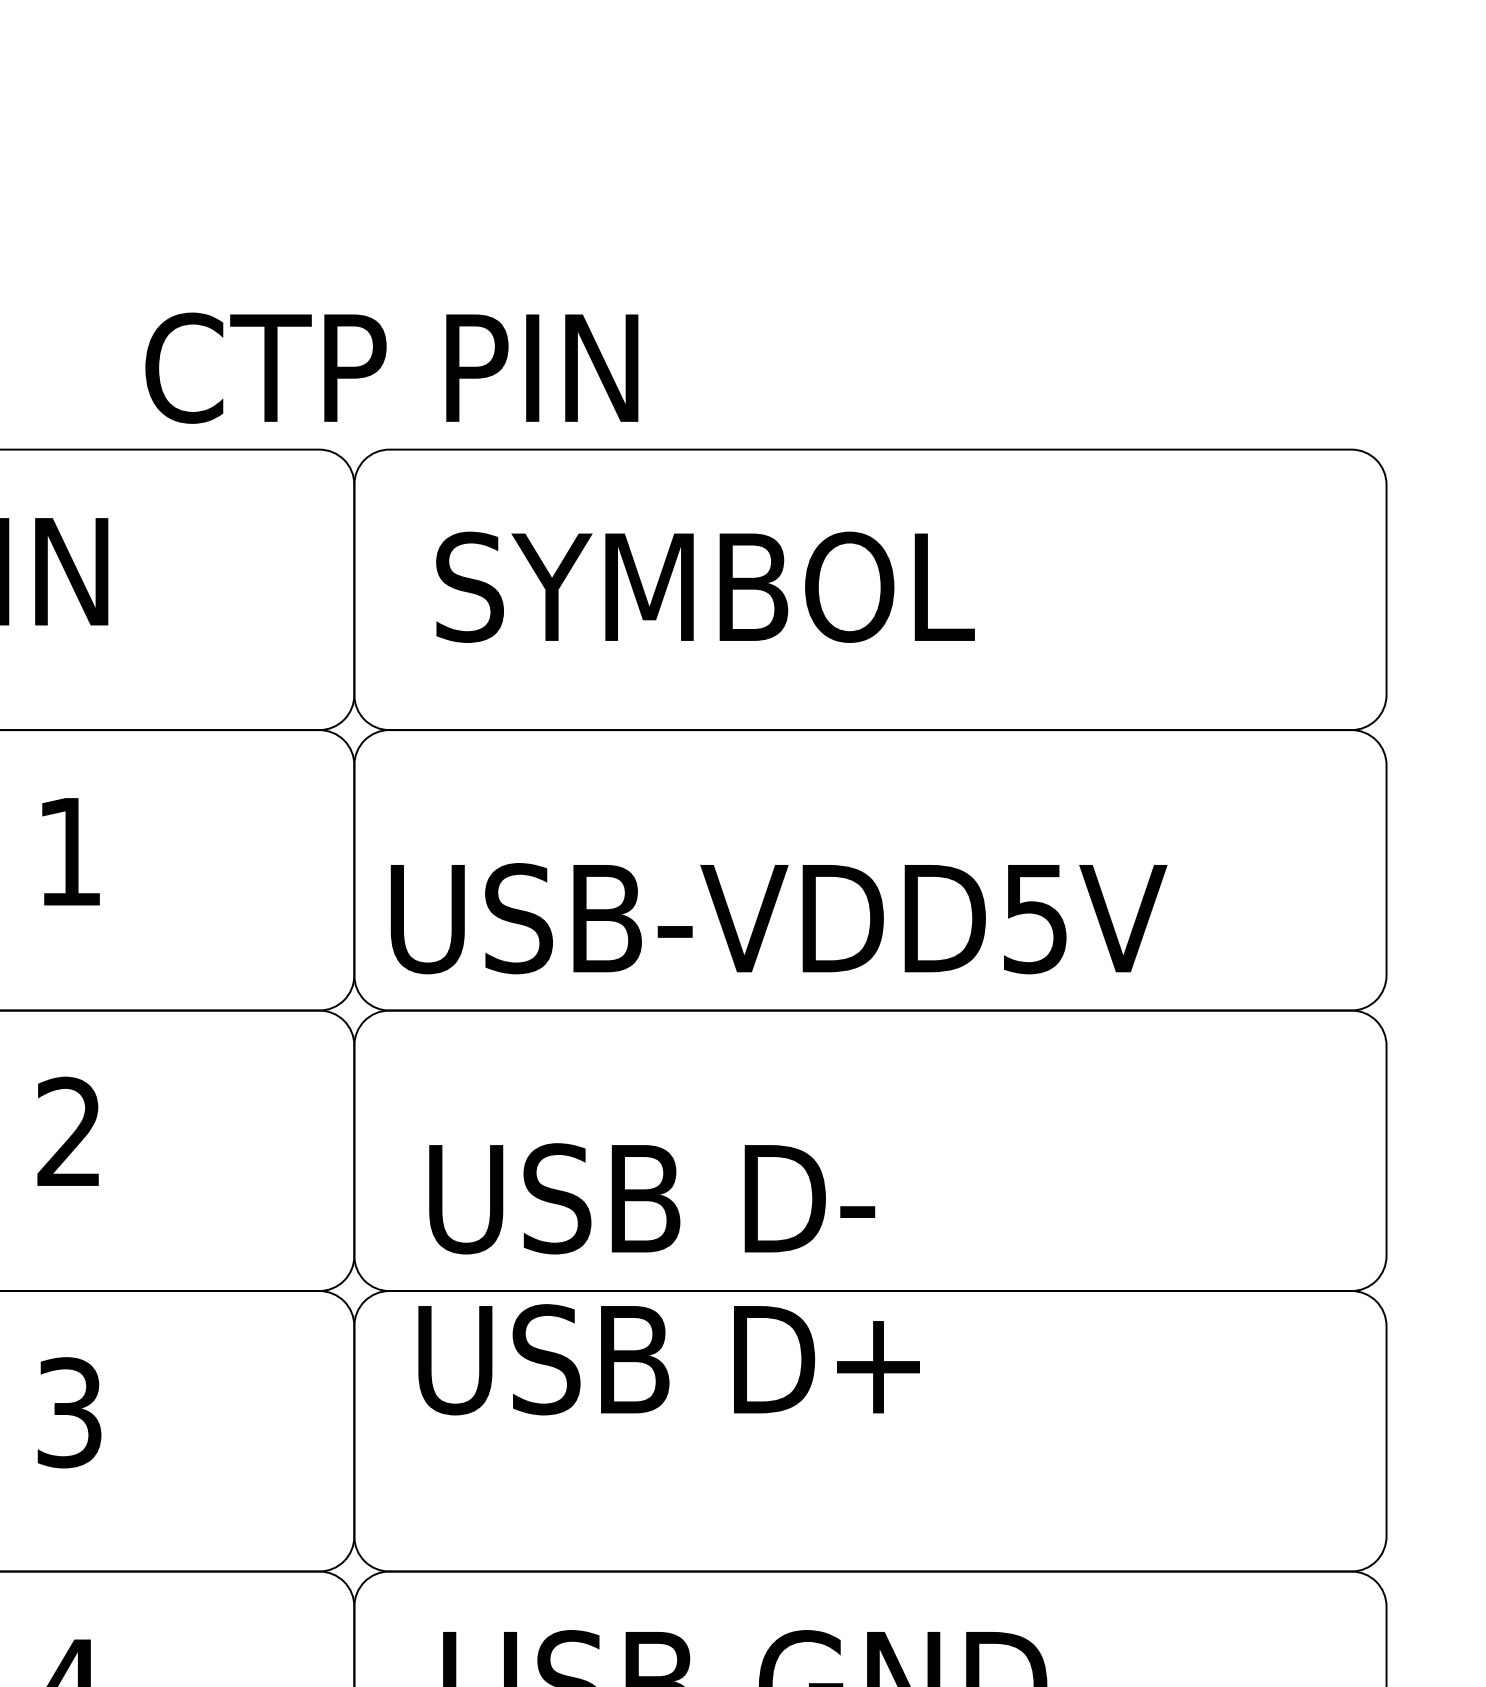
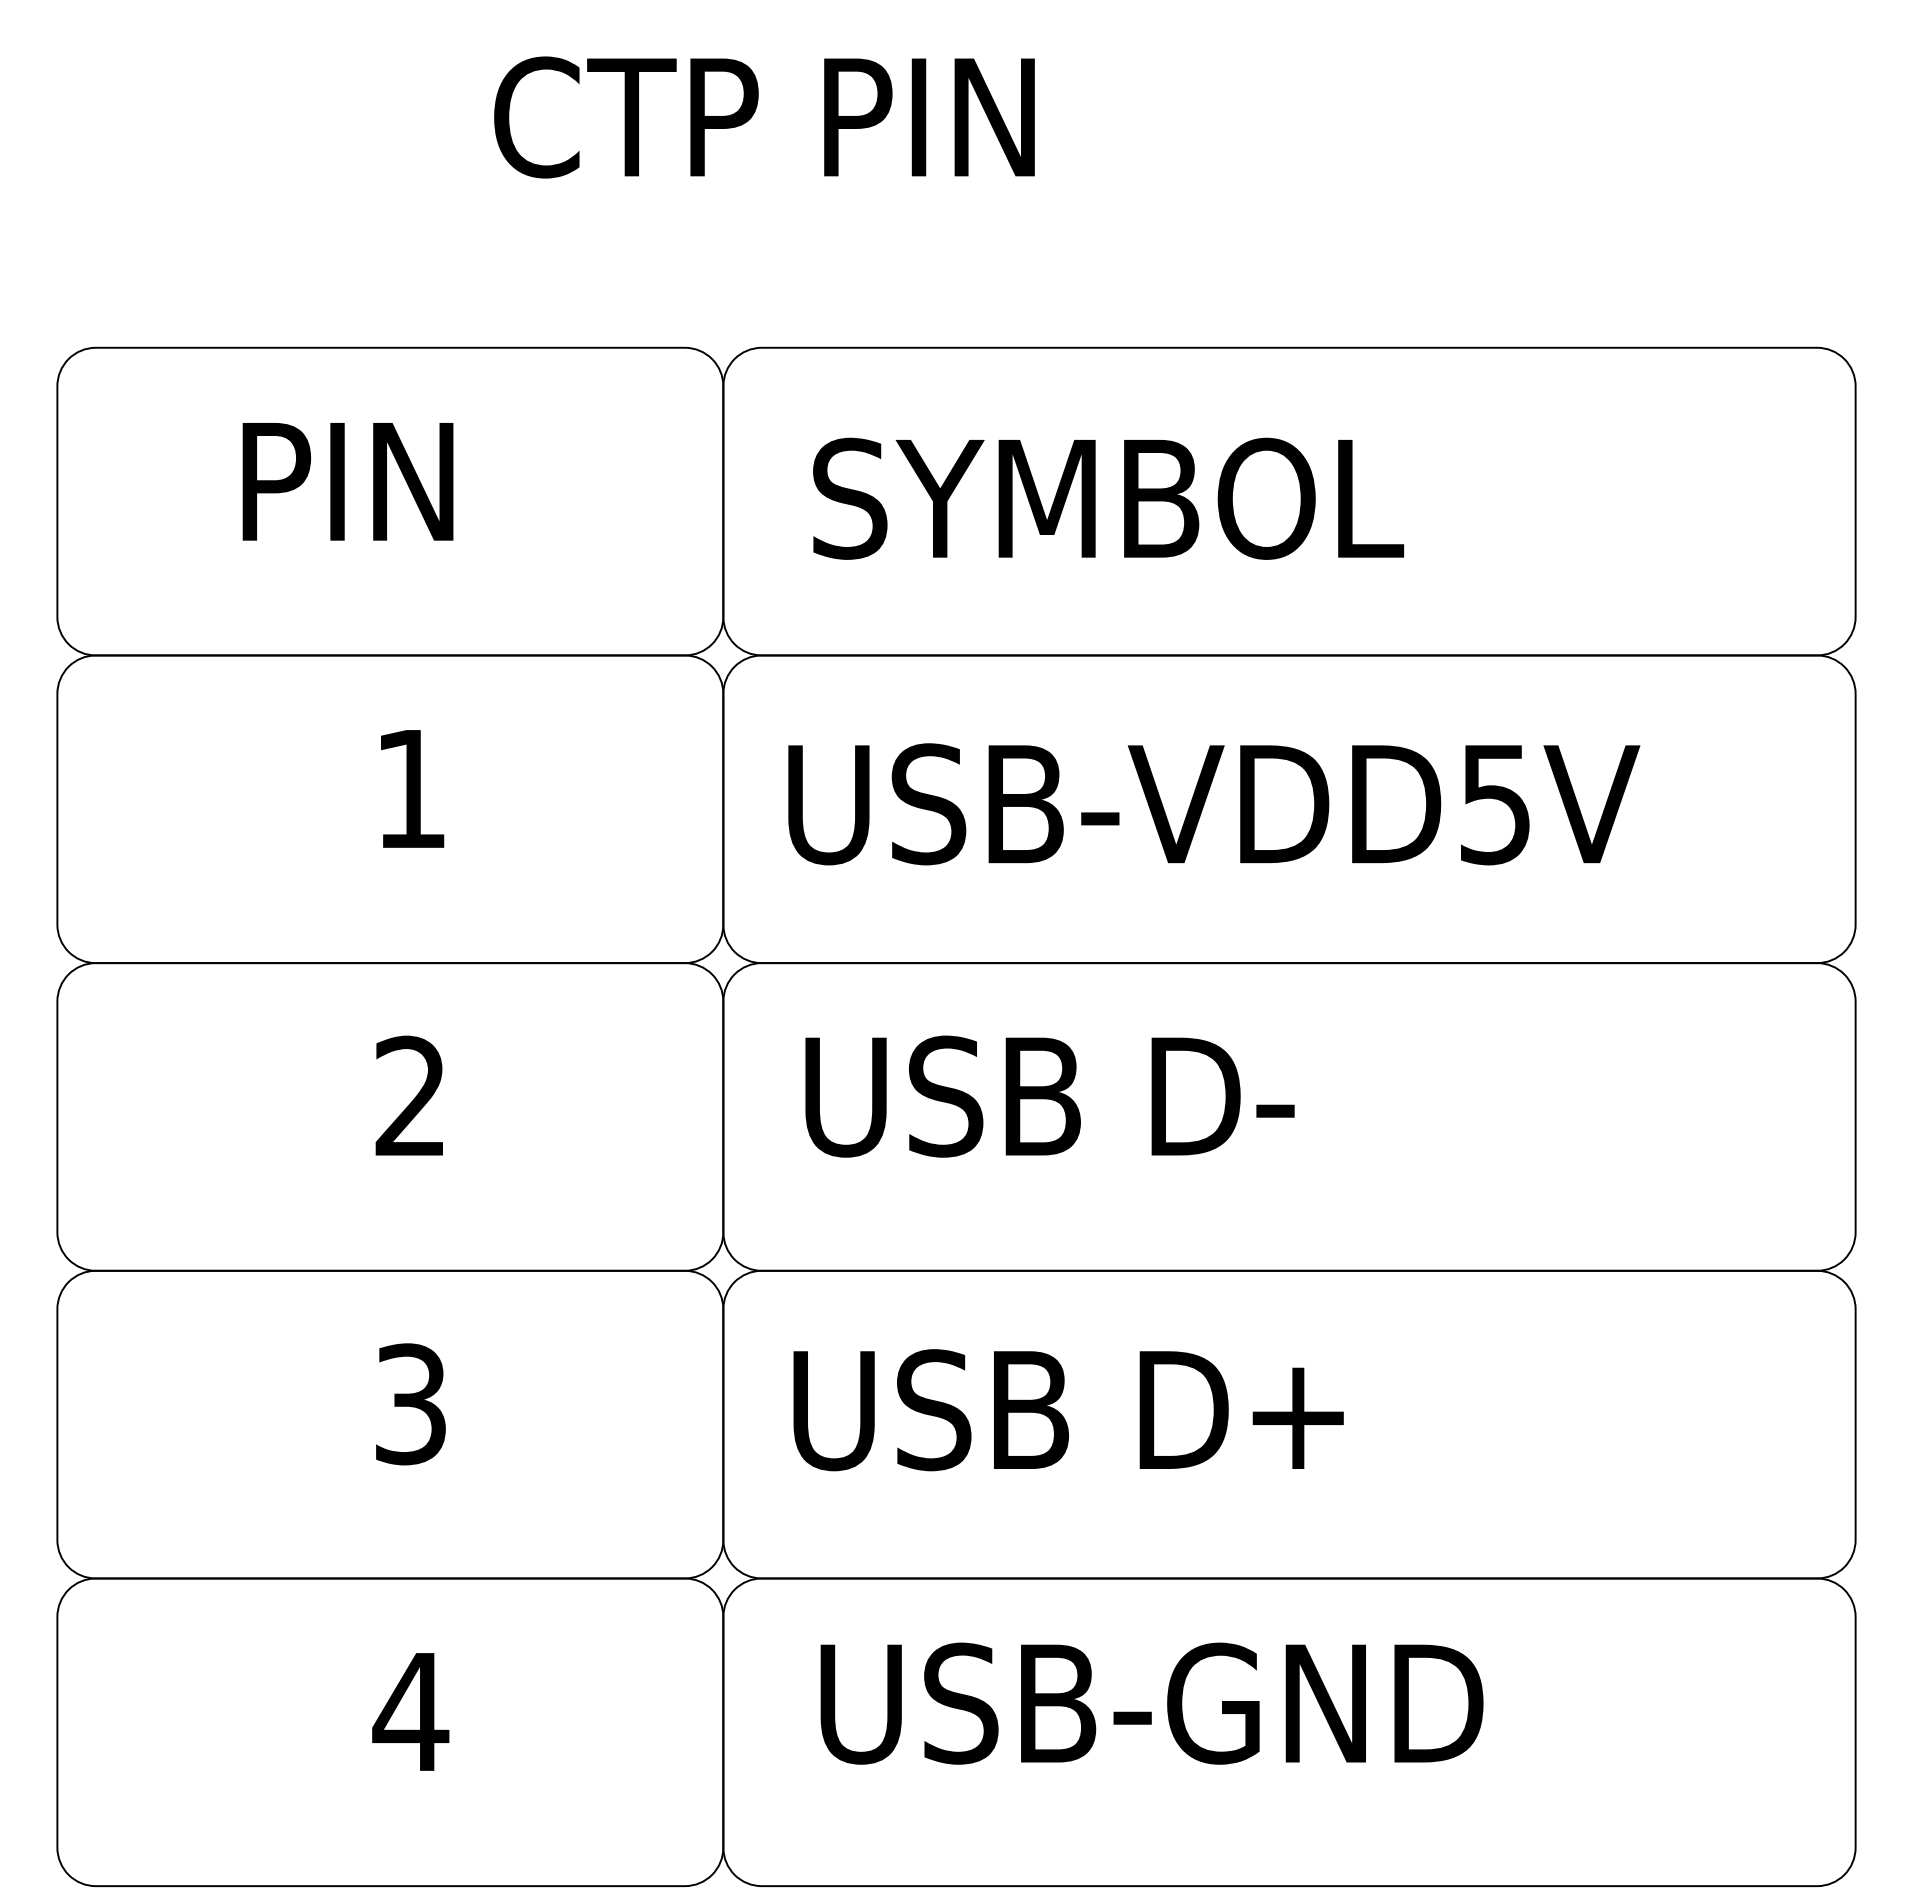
text: (391, 368) -> (764, 117), moved
text: (779, 918) -> (1214, 804), moved
text: (651, 1198) -> (1049, 1096), moved
text: (668, 1360) -> (1068, 1410), moved

